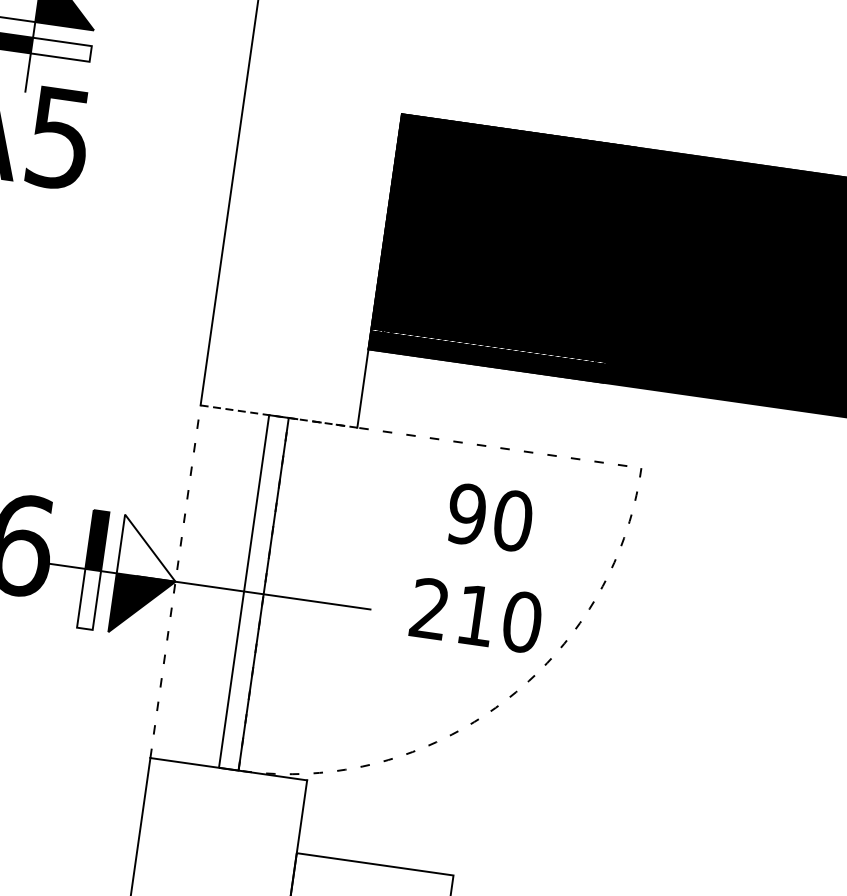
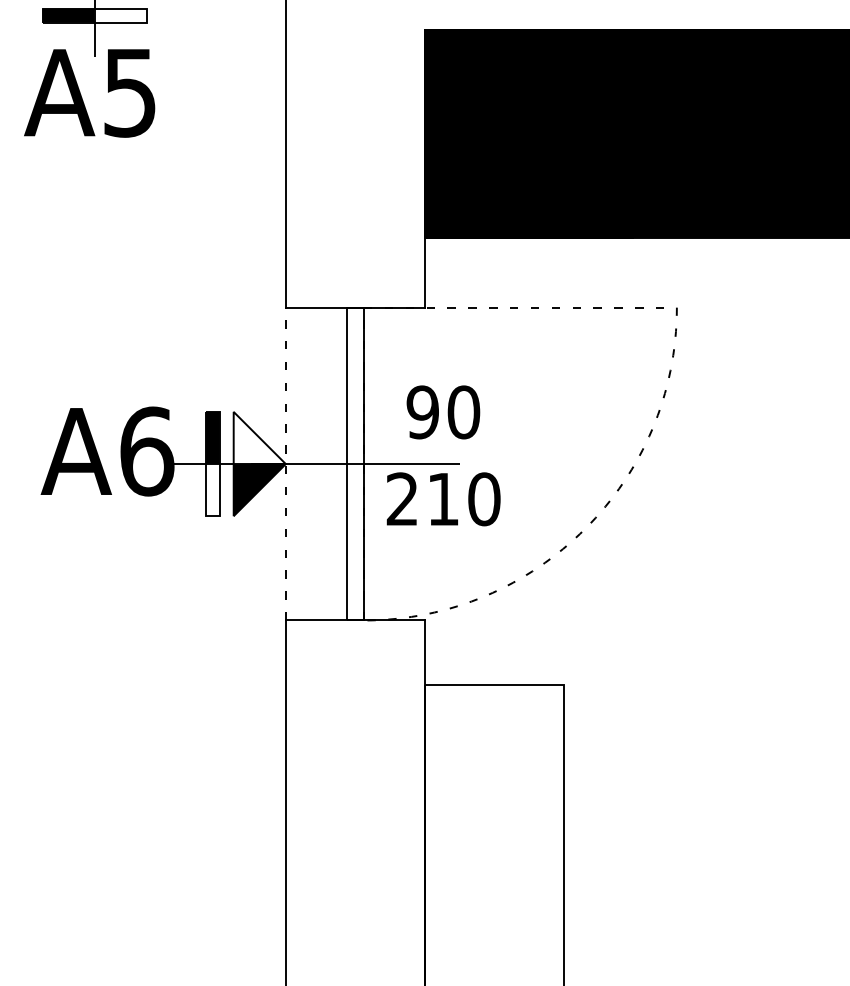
line: (279, 416) -> (355, 307), dashed -> solid
text: (483, 566) -> (443, 455), moved

